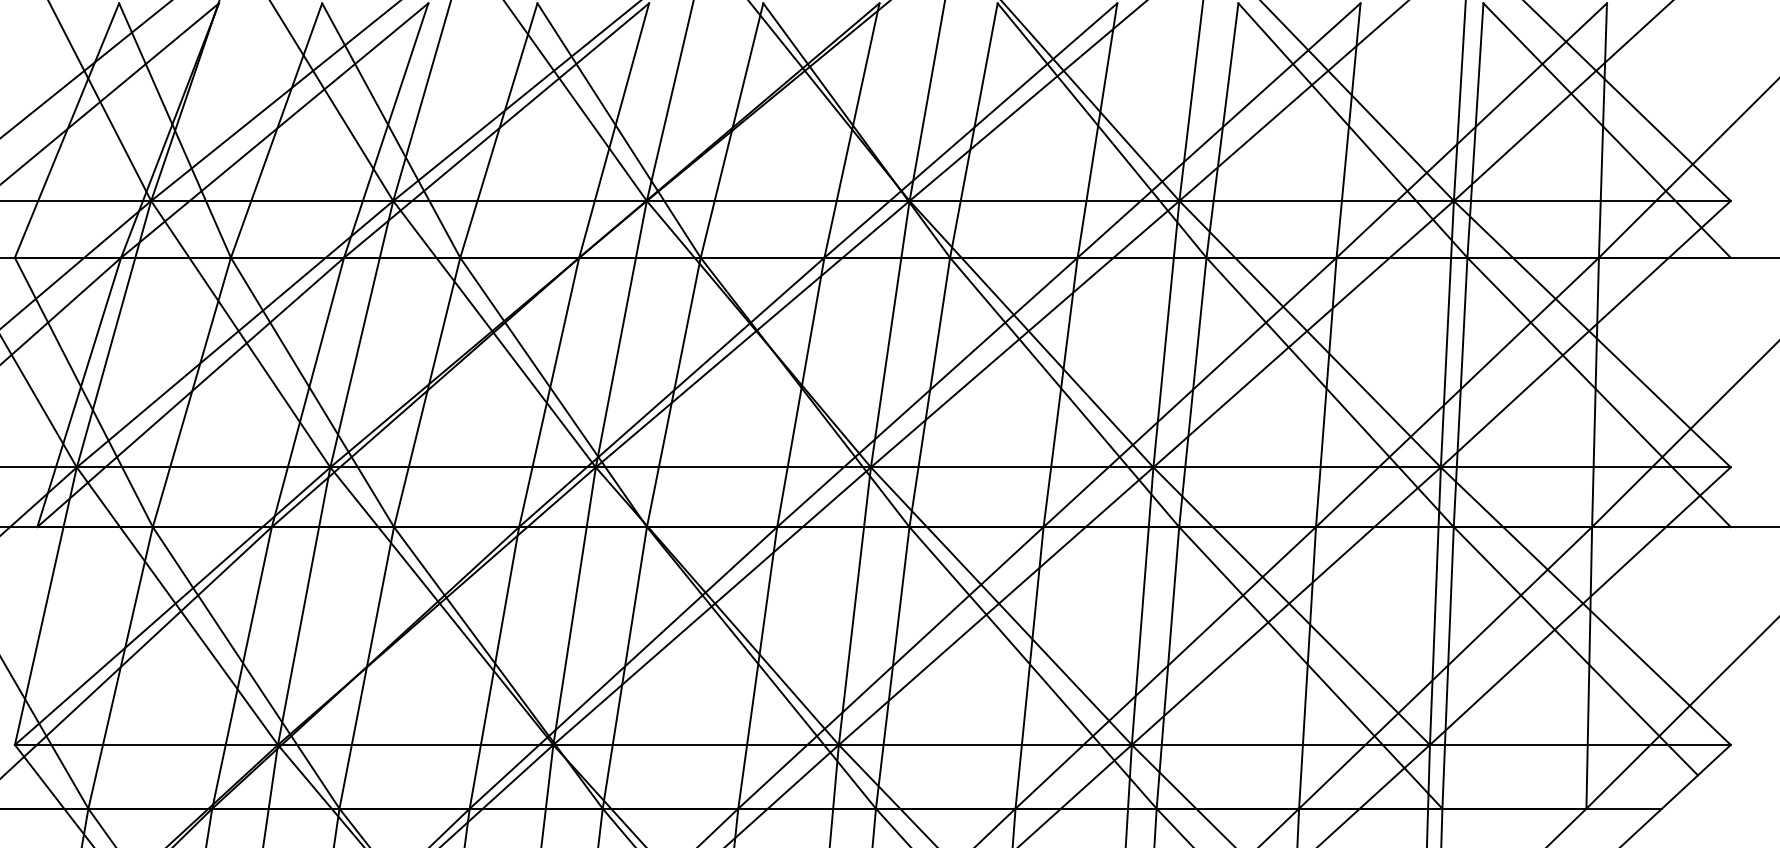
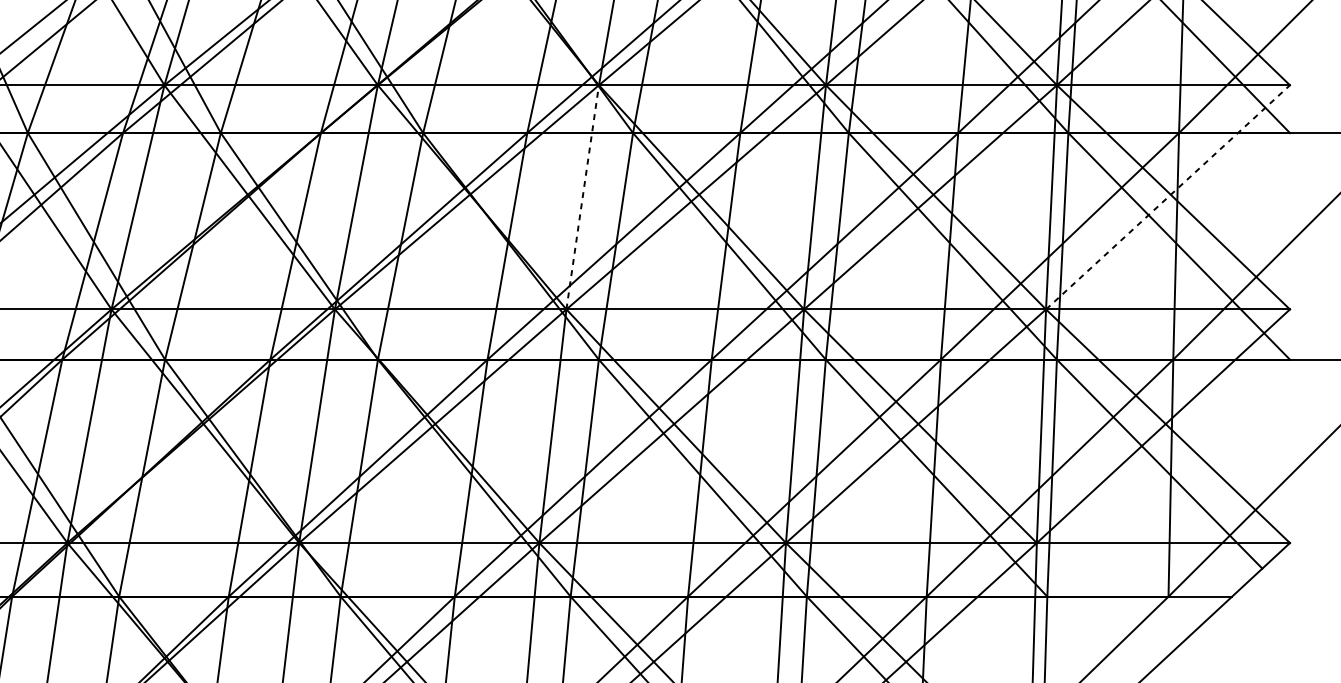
line: (890, 334) -> (582, 197), solid -> dashed
line: (1585, 334) -> (1167, 197), solid -> dashed

